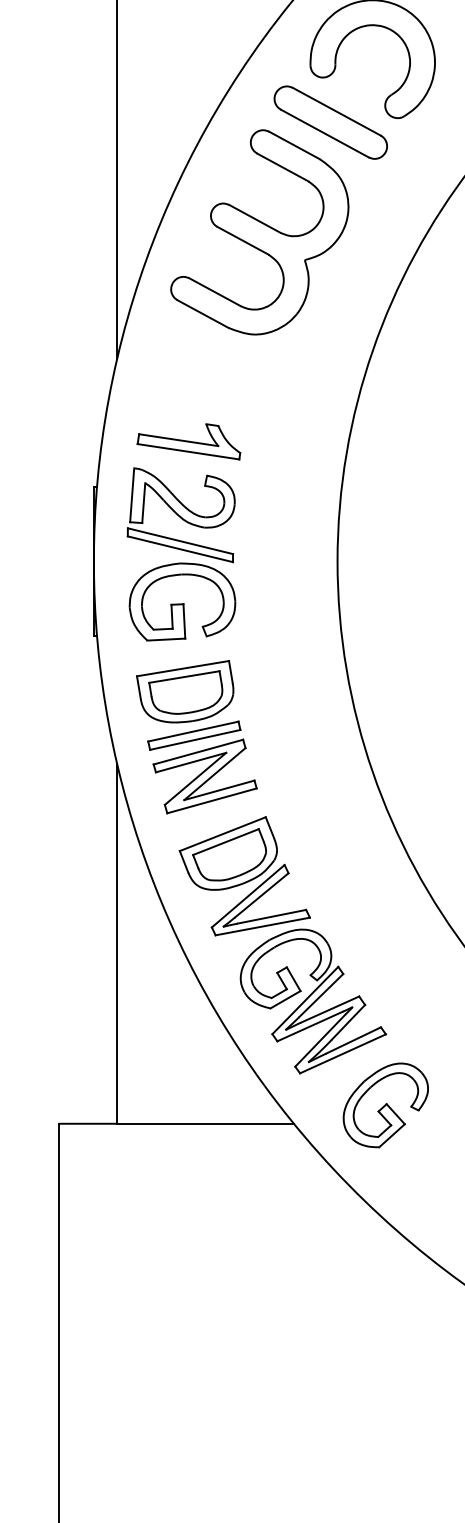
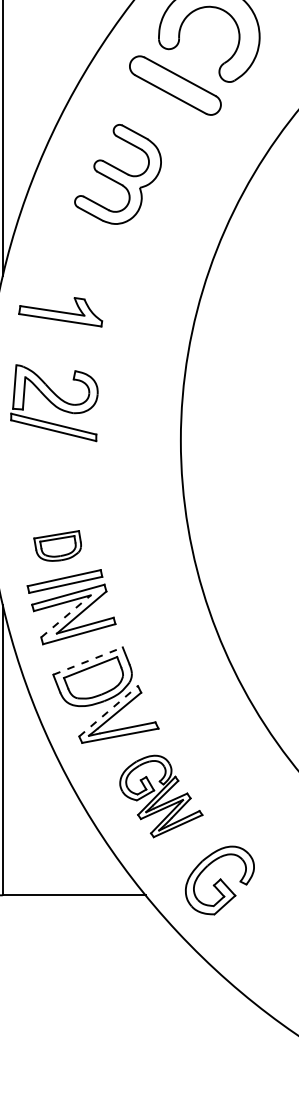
part: (259, 232) -> (117, 174), size x0.6
part: (188, 441) -> (60, 311), moved
part: (182, 601) -> (55, 472), removed
part: (185, 691) -> (57, 545), size x0.6
line: (195, 778) -> (65, 616), solid -> dashed
line: (223, 833) -> (88, 660), solid -> dashed
line: (248, 896) -> (108, 711), solid -> dashed
part: (313, 1001) -> (161, 796), size x0.7

